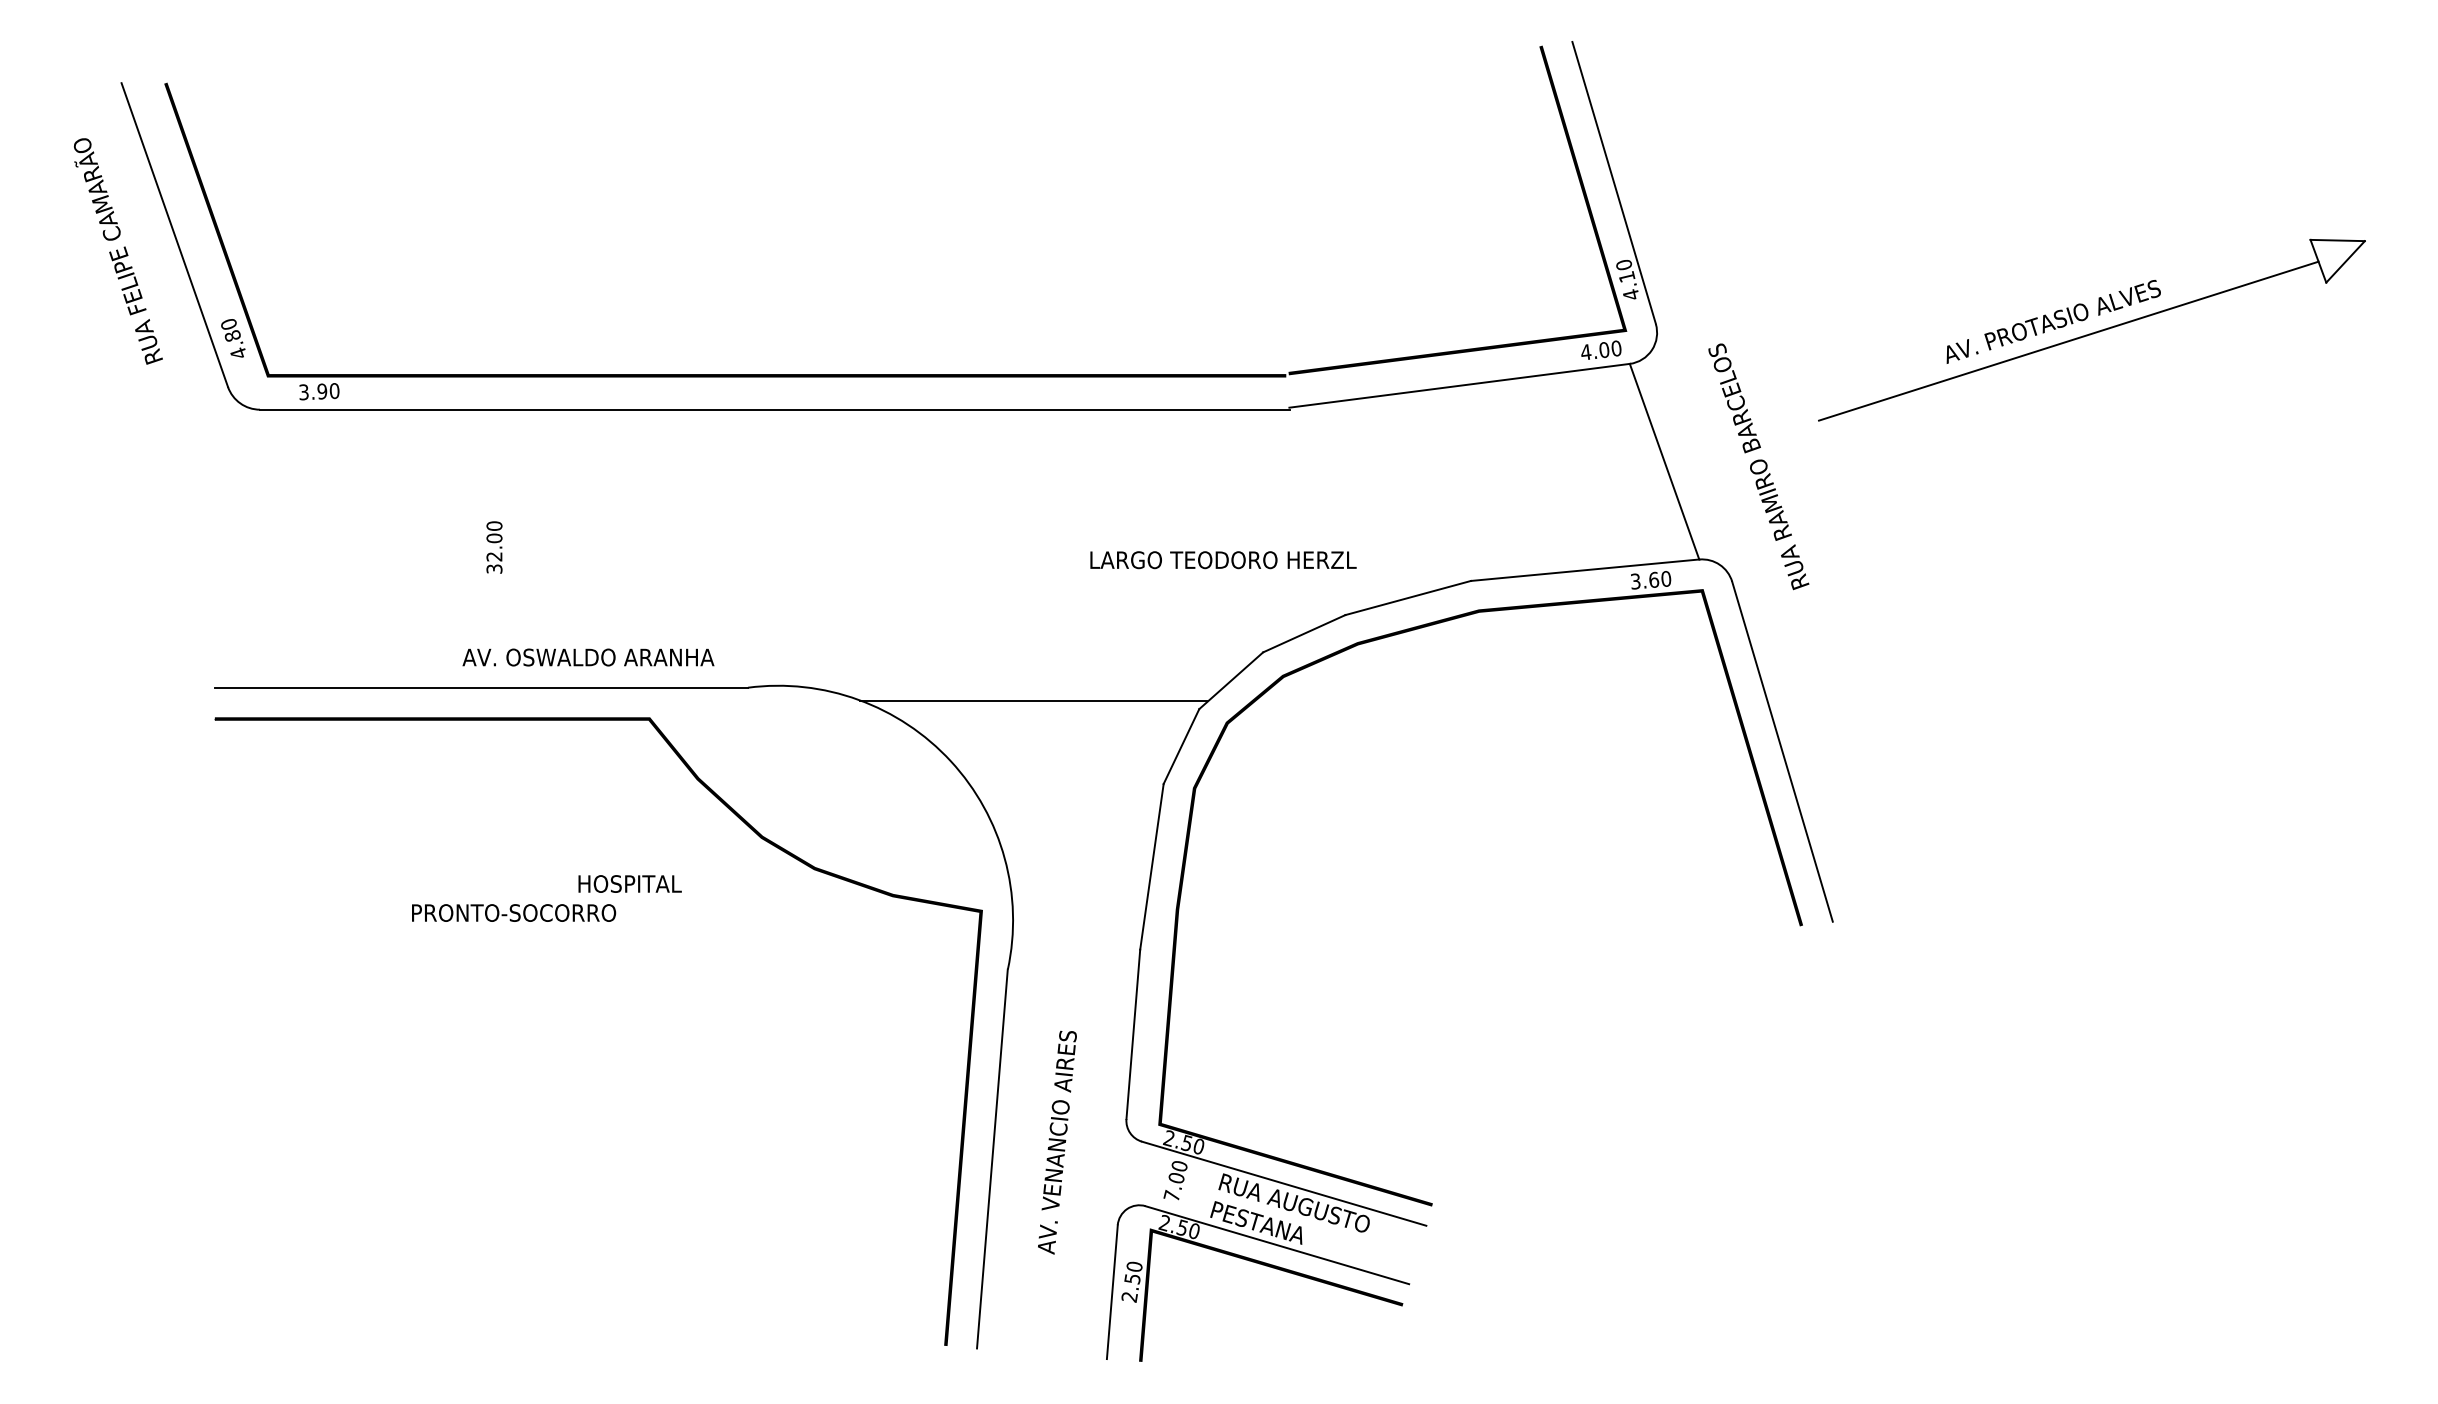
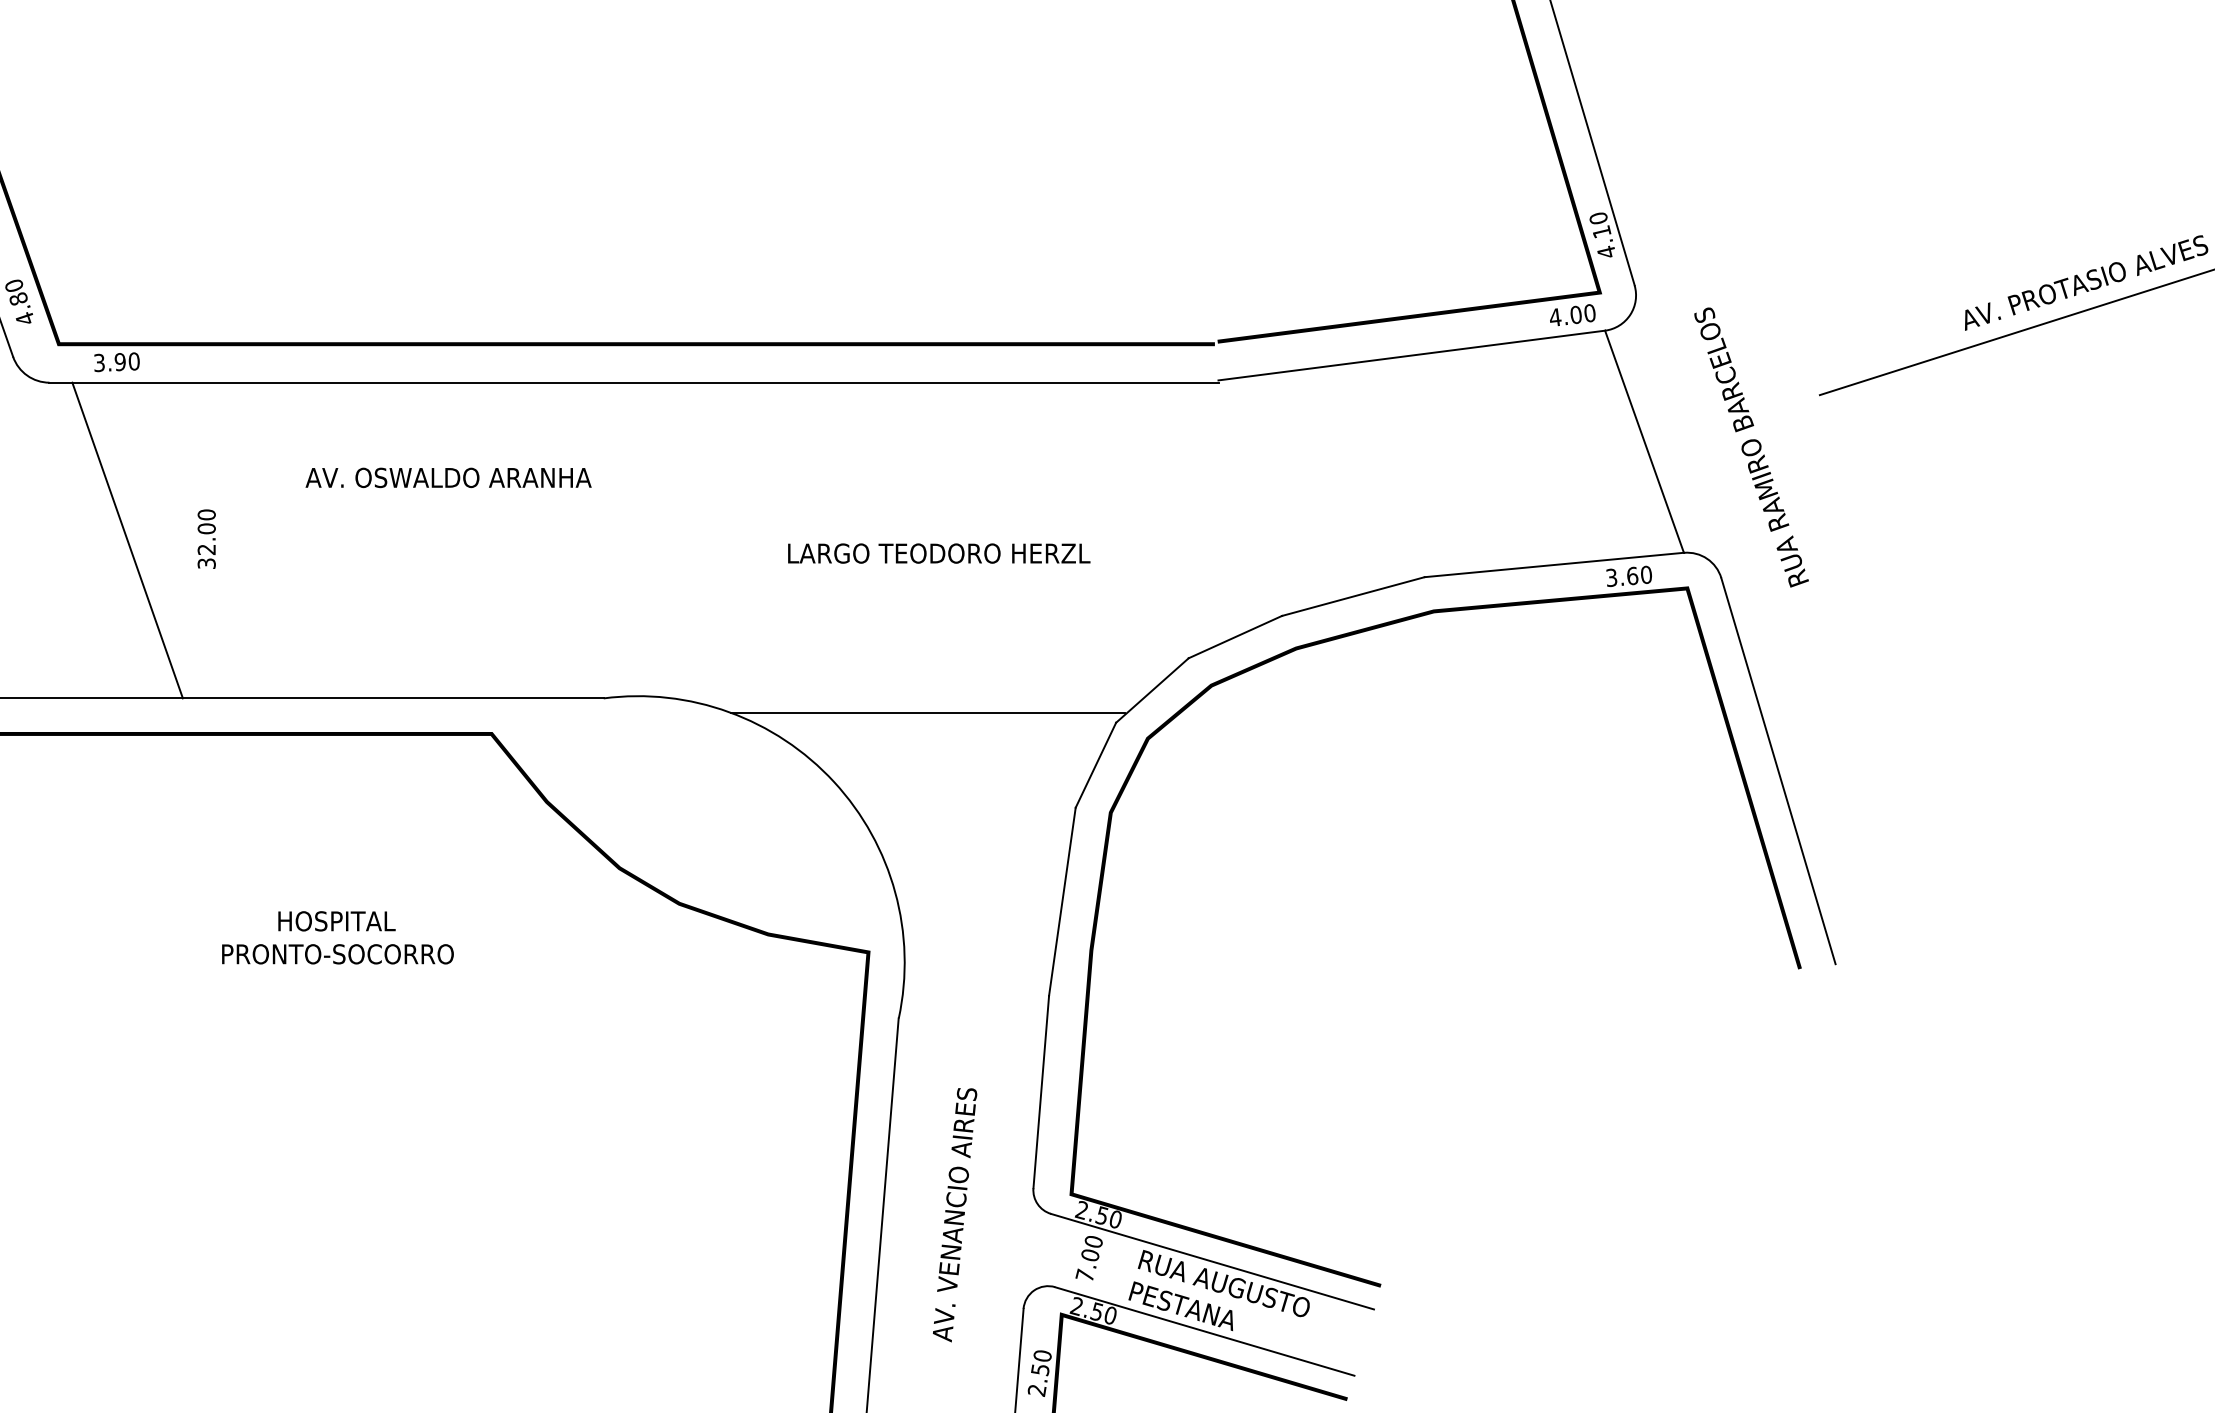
text: (494, 547) -> (206, 539), moved
line: (328, 548) -> (127, 540), added
text: (1223, 560) -> (939, 553), moved
text: (588, 657) -> (448, 477), moved
text: (629, 883) -> (336, 920), moved

